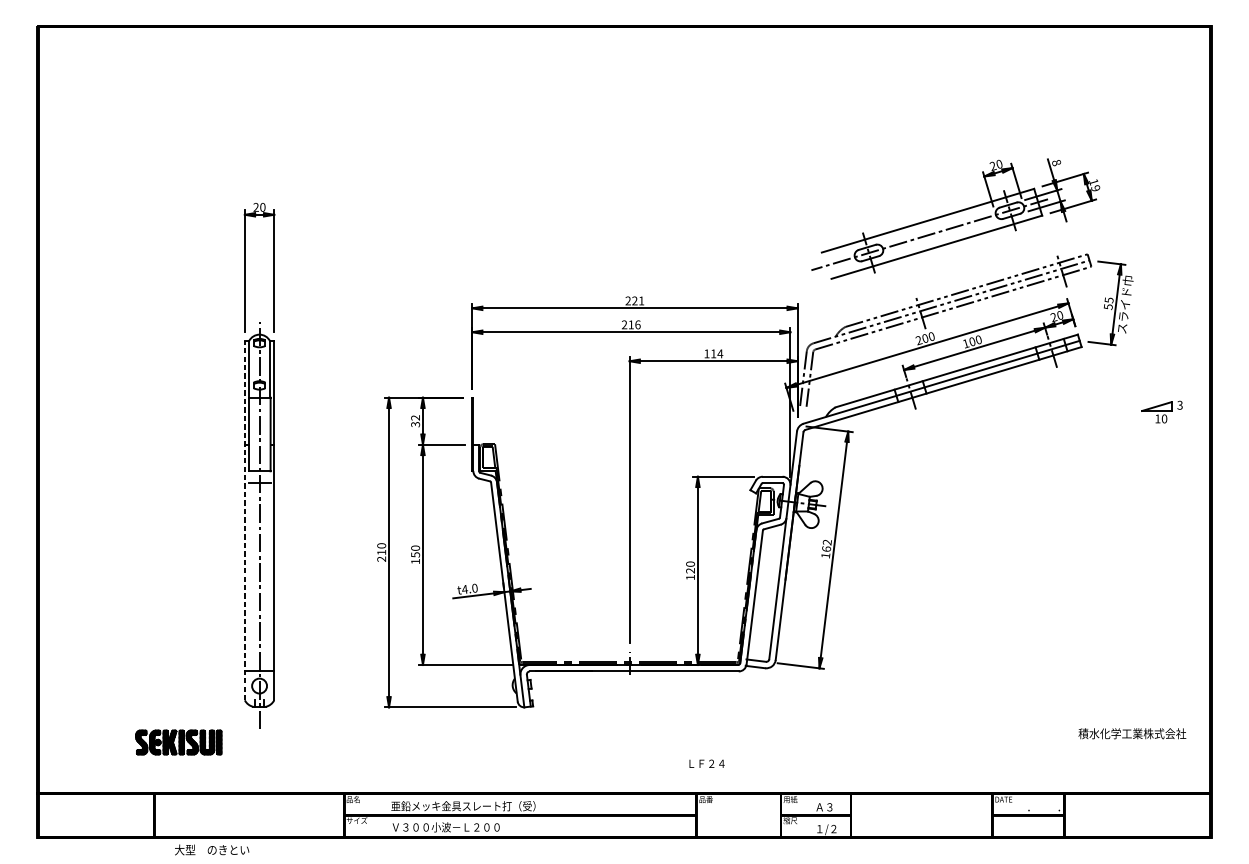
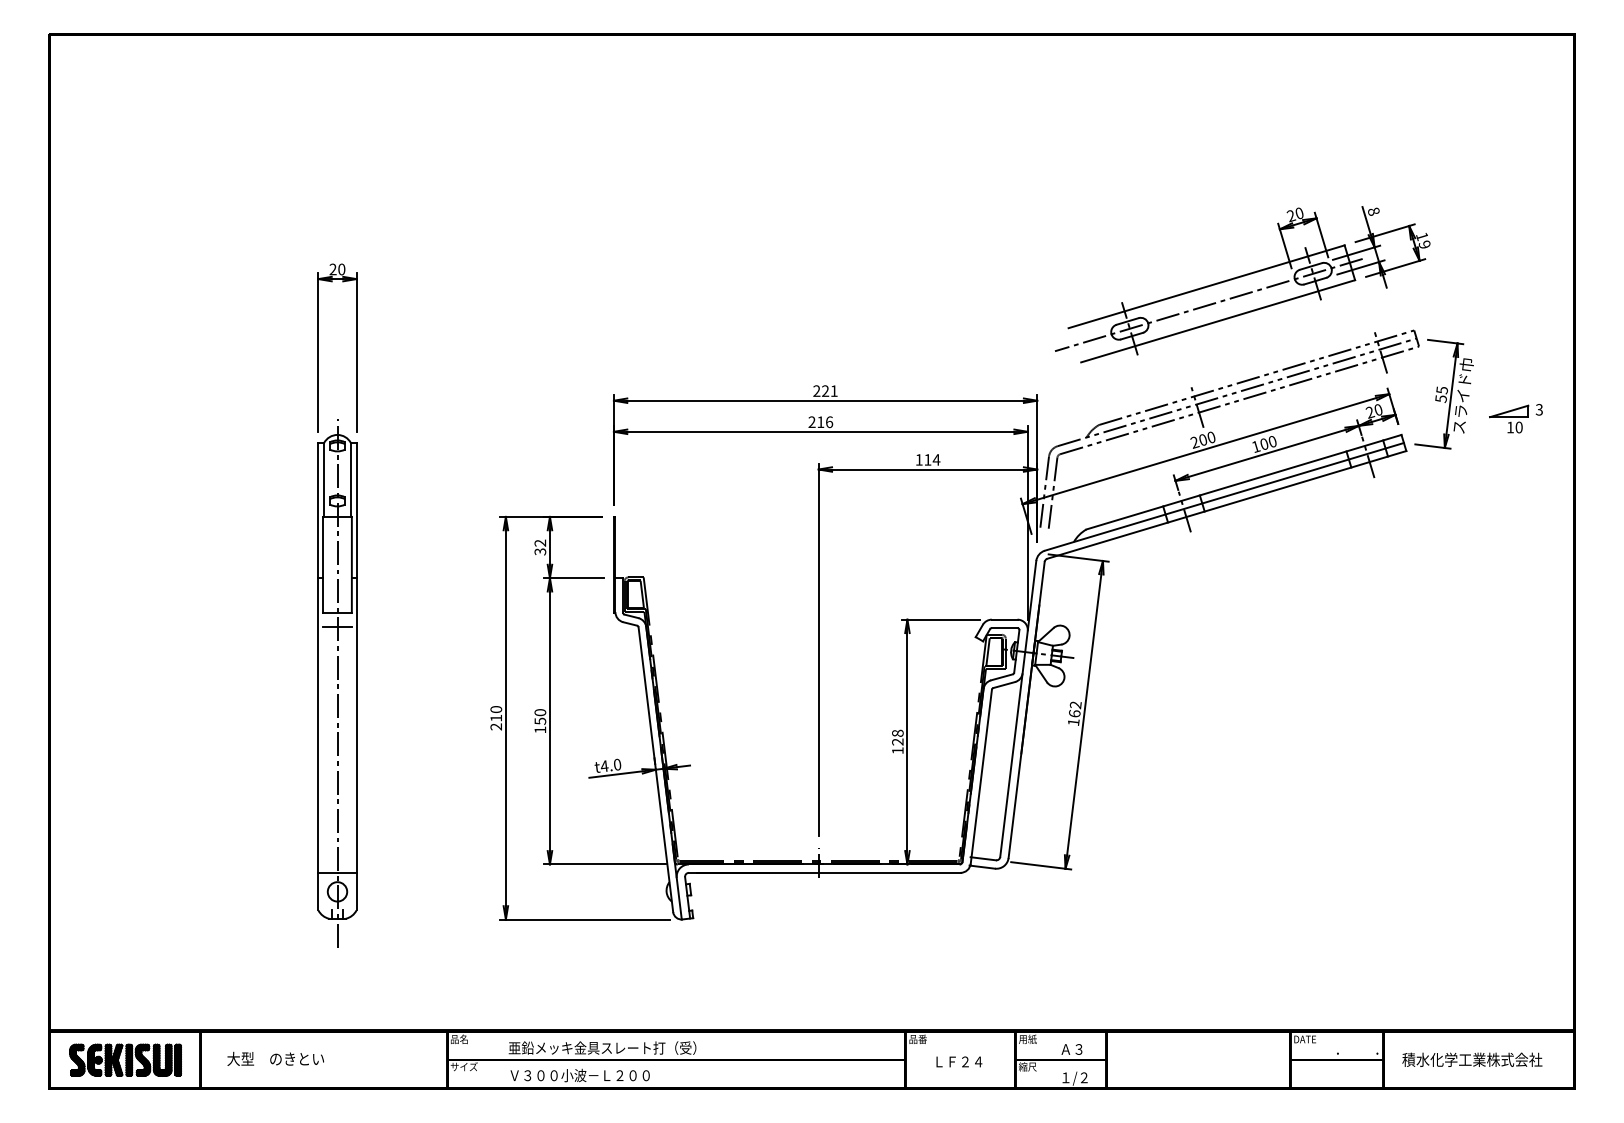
part: (1161, 412) -> (1515, 418), moved
line: (244, 520) -> (318, 676), dashed -> solid
text: (690, 563) -> (897, 732), 120 -> 128
text: (1132, 733) -> (1472, 1059), moved
part: (178, 741) -> (125, 1059), moved
text: (707, 763) -> (959, 1061), moved
text: (211, 849) -> (275, 1058), moved

